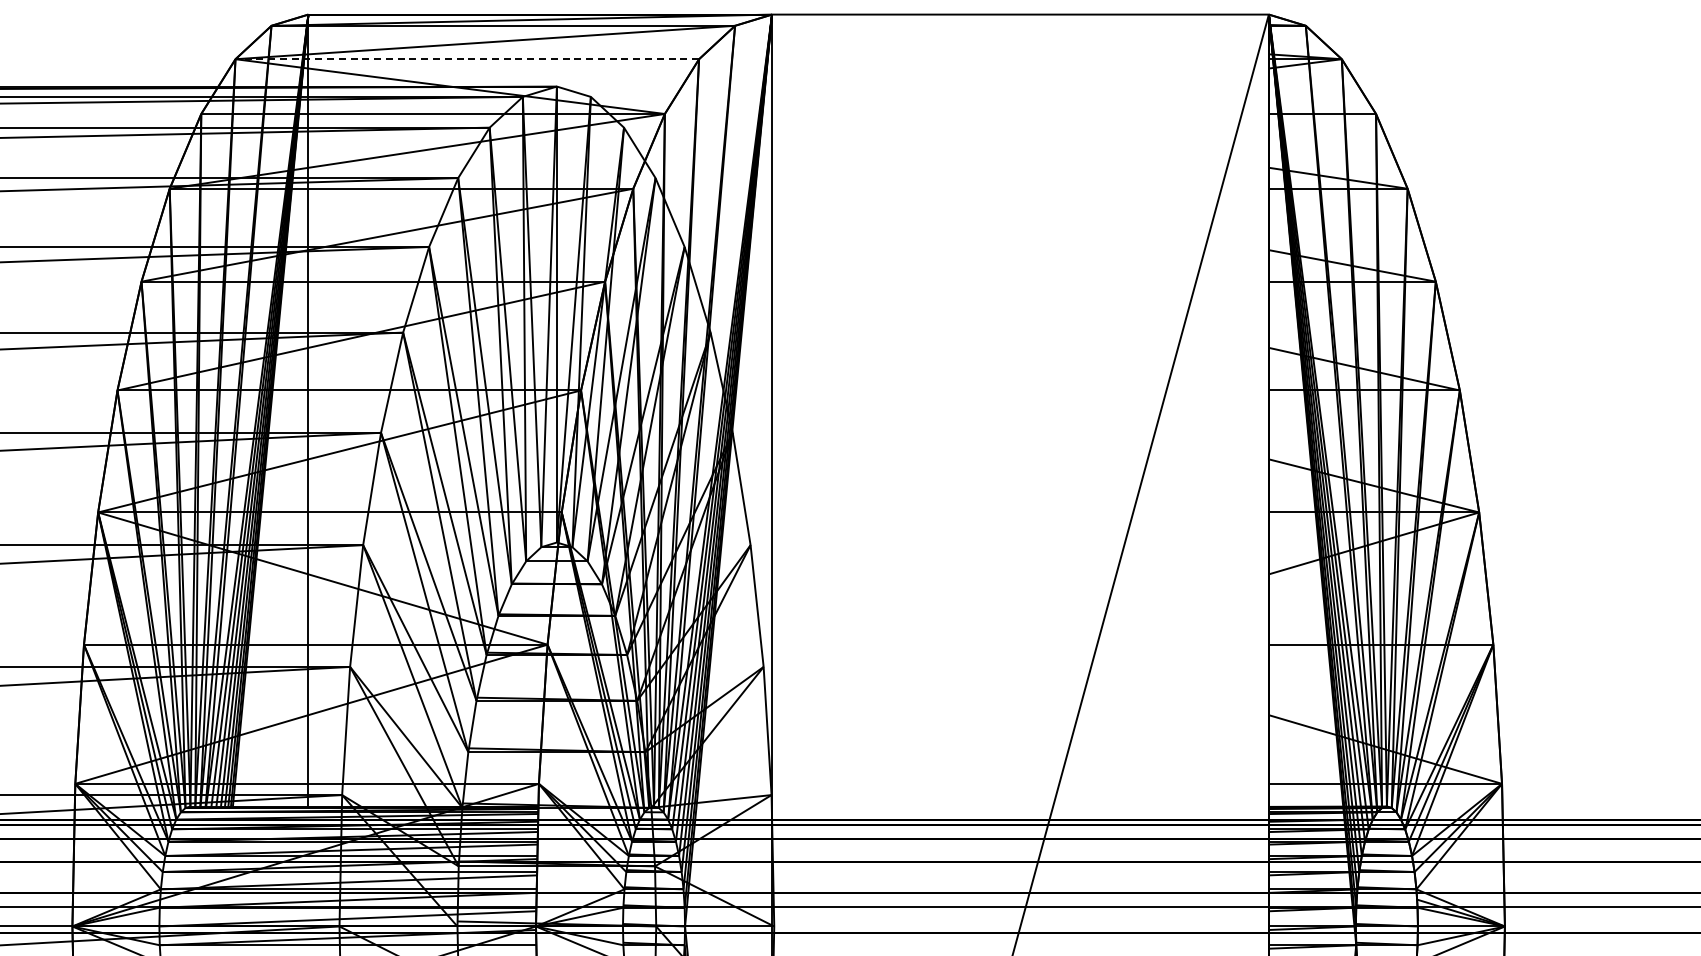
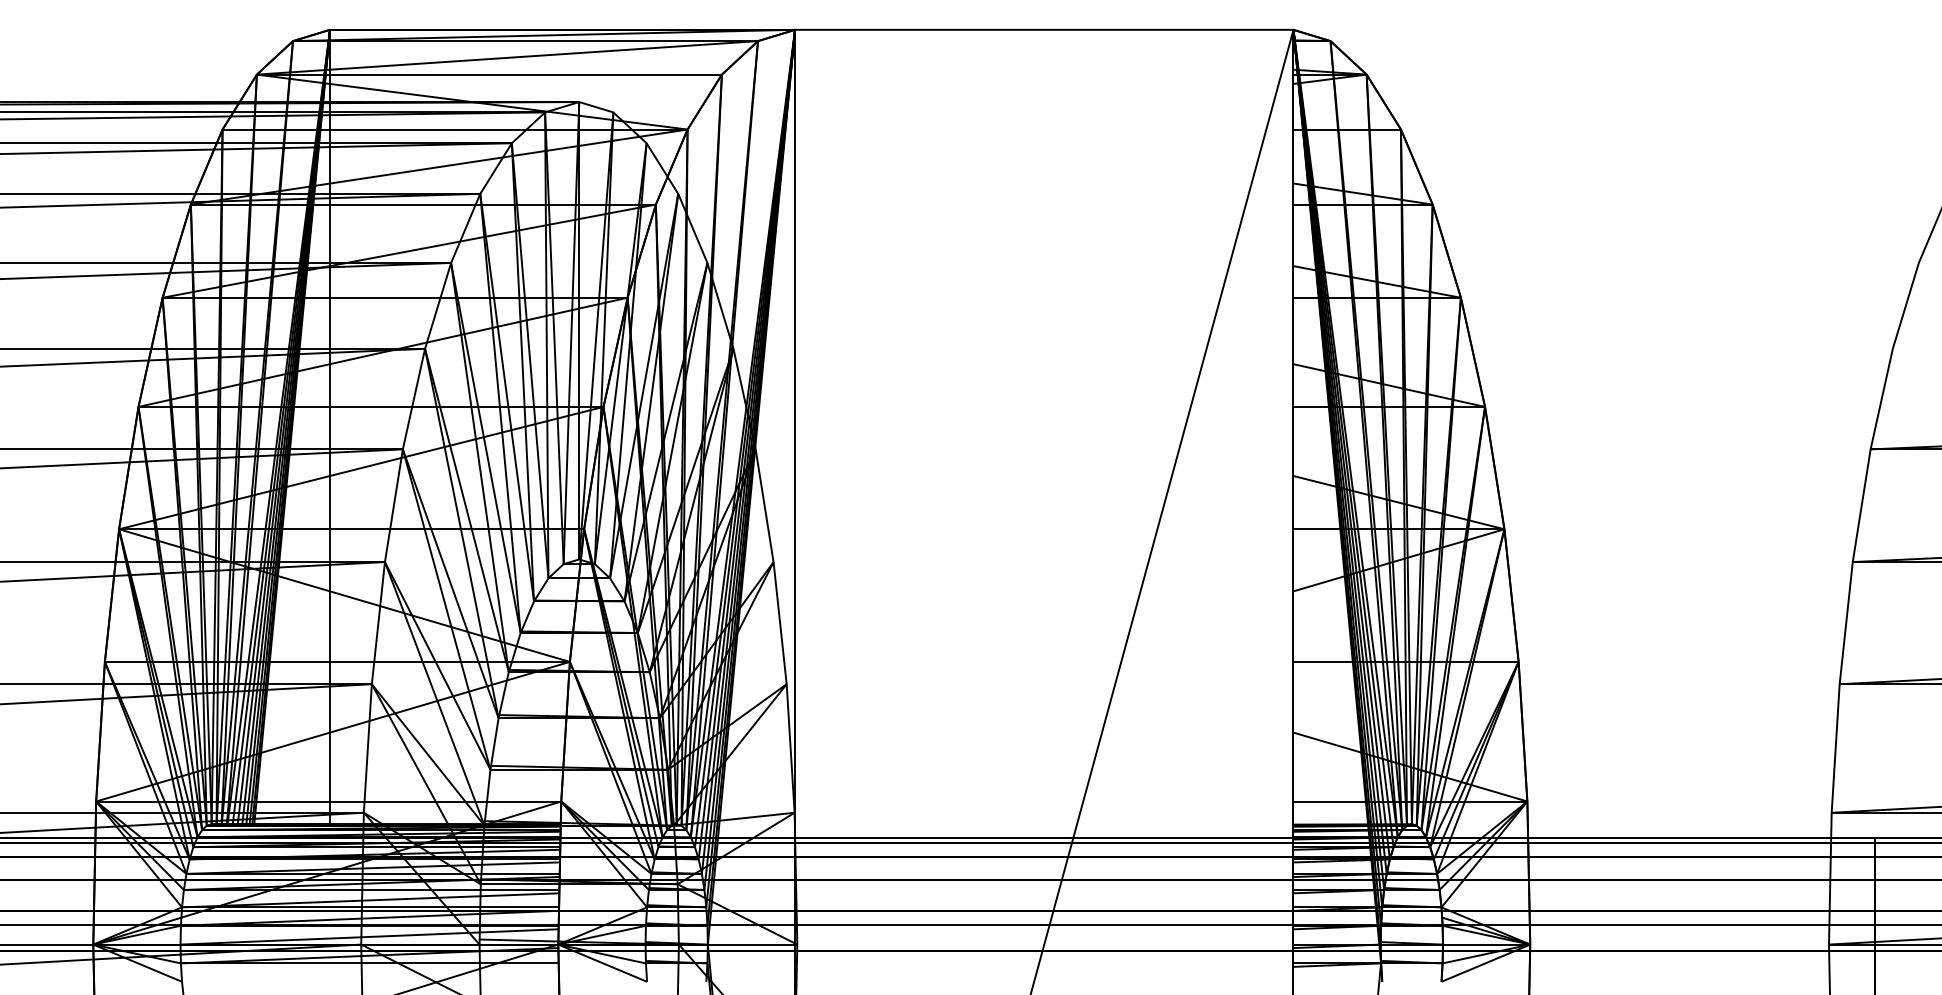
line: (467, 59) -> (489, 74), dashed -> solid

